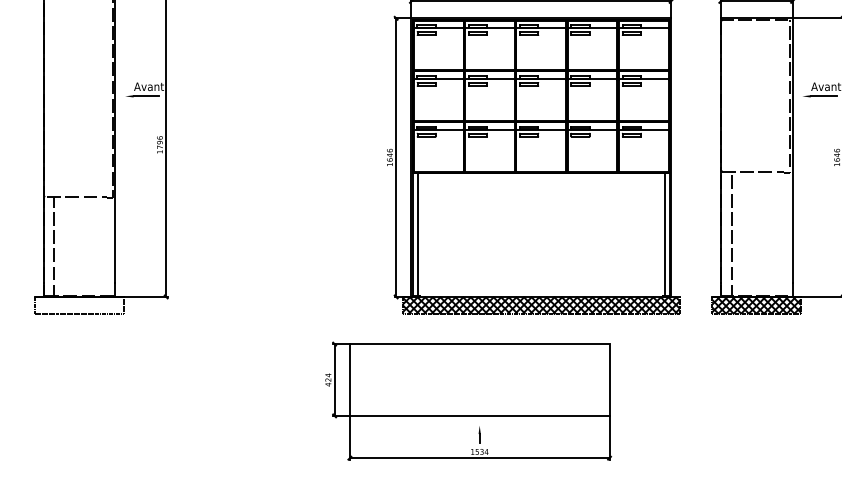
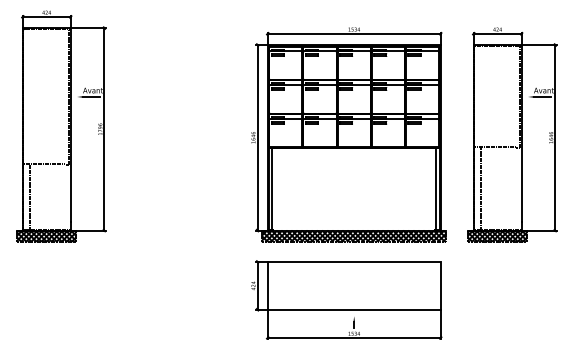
hatch: (79, 304) -> (46, 235), added
part: (468, 400) -> (346, 299), moved

